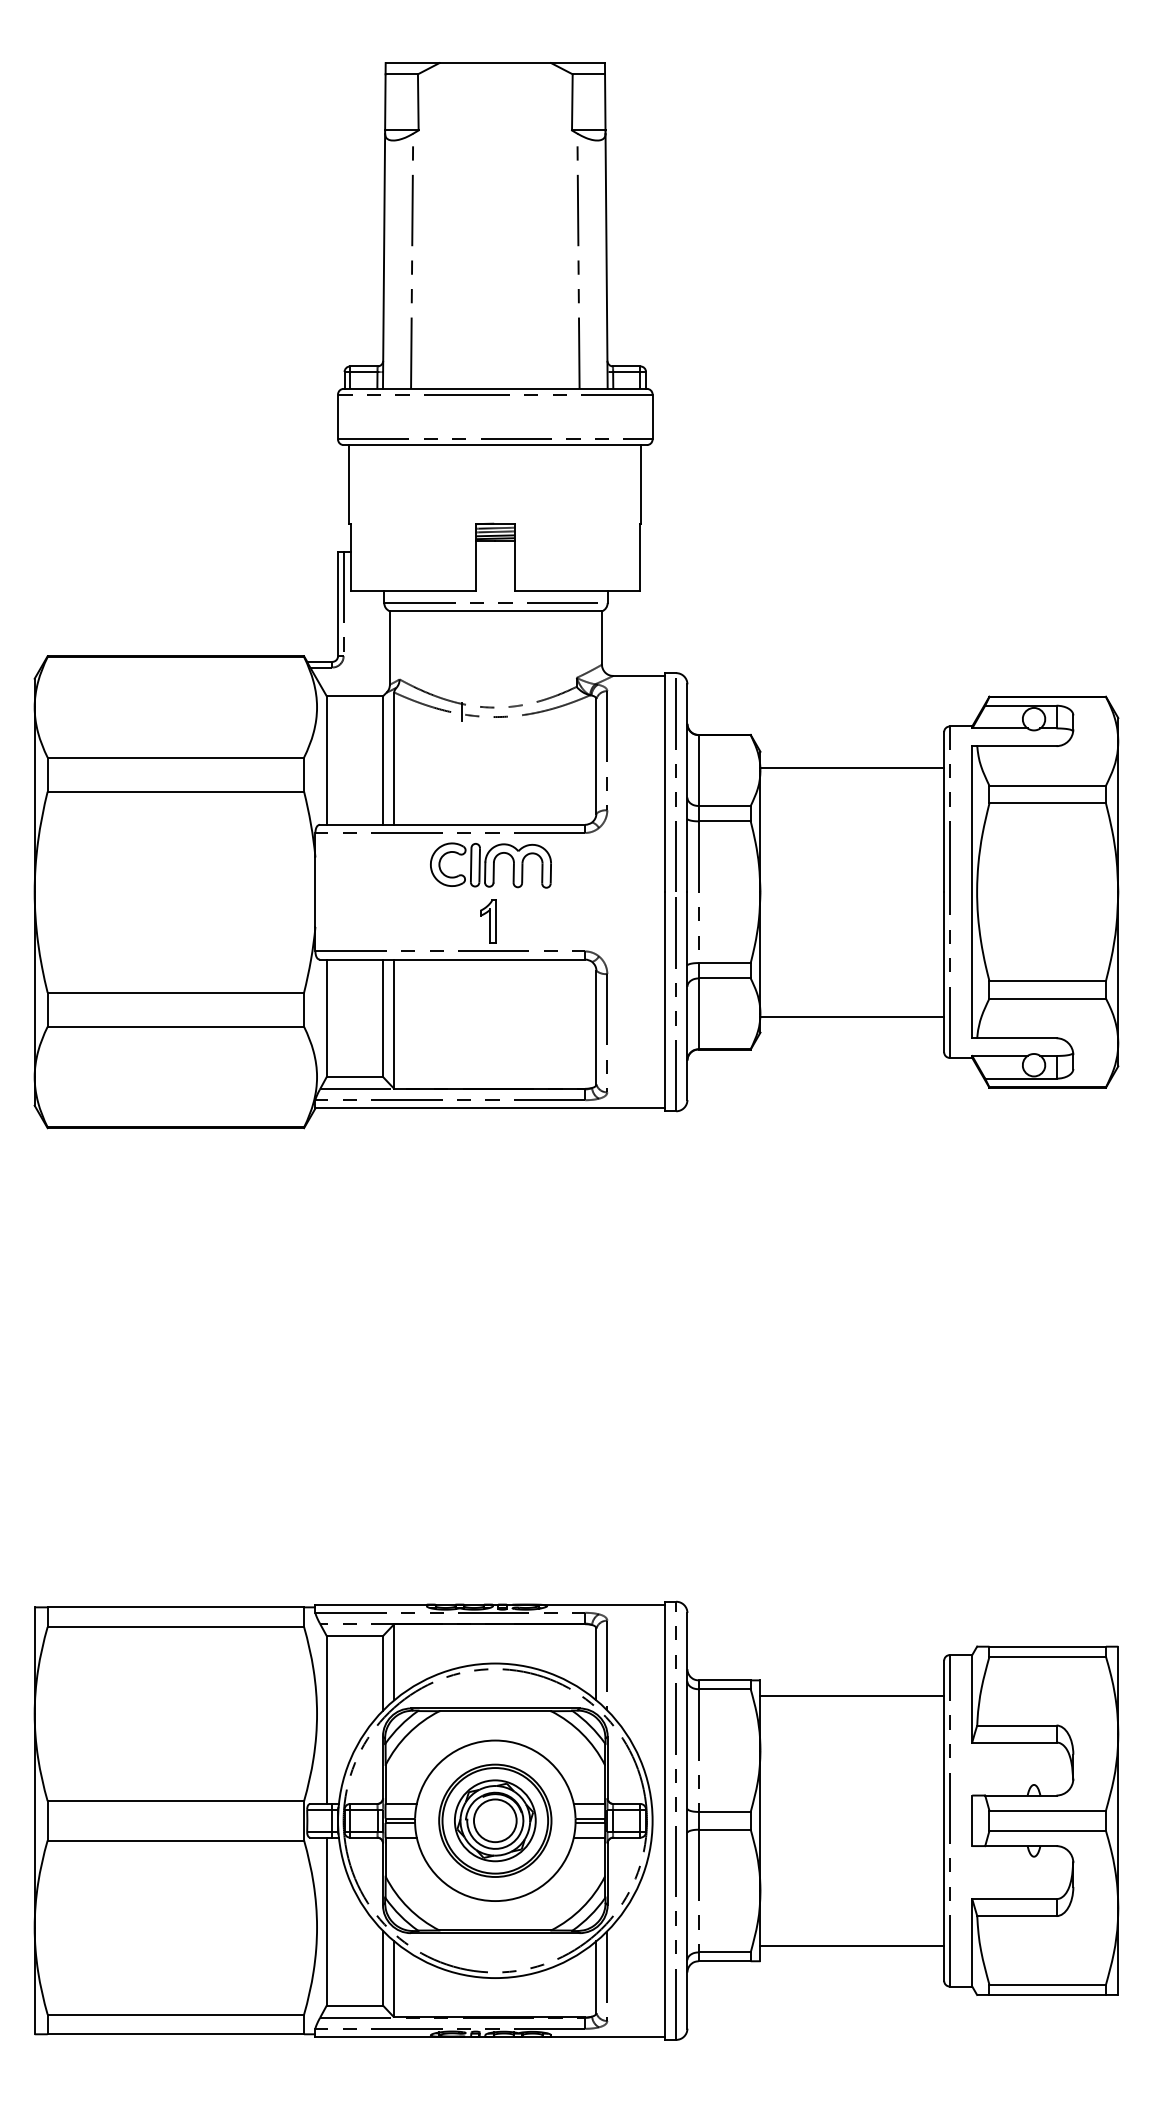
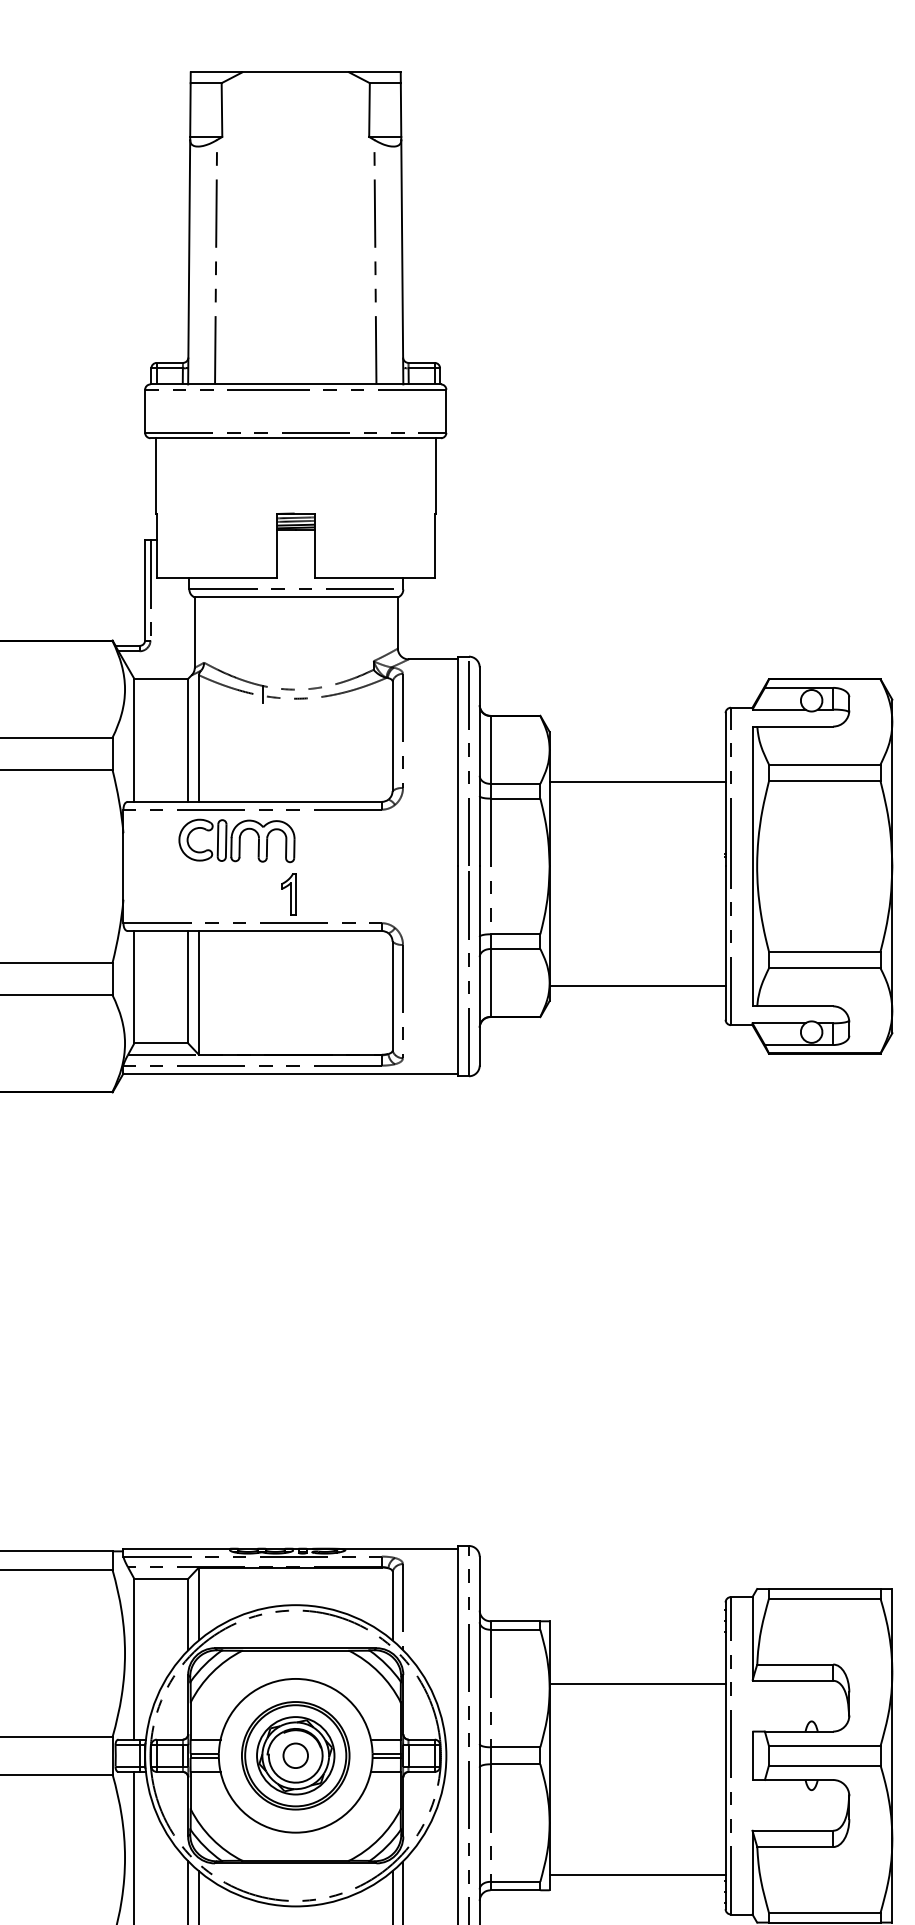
line: (852, 767) -> (637, 781), moved
part: (490, 865) -> (236, 840), moved
line: (852, 1696) -> (637, 1684), moved
circle: (494, 1820) -> (294, 1755), size x0.6

